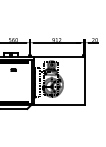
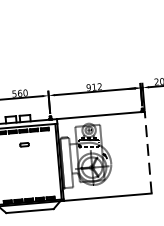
line: (85, 80) -> (149, 152), solid -> dashed

